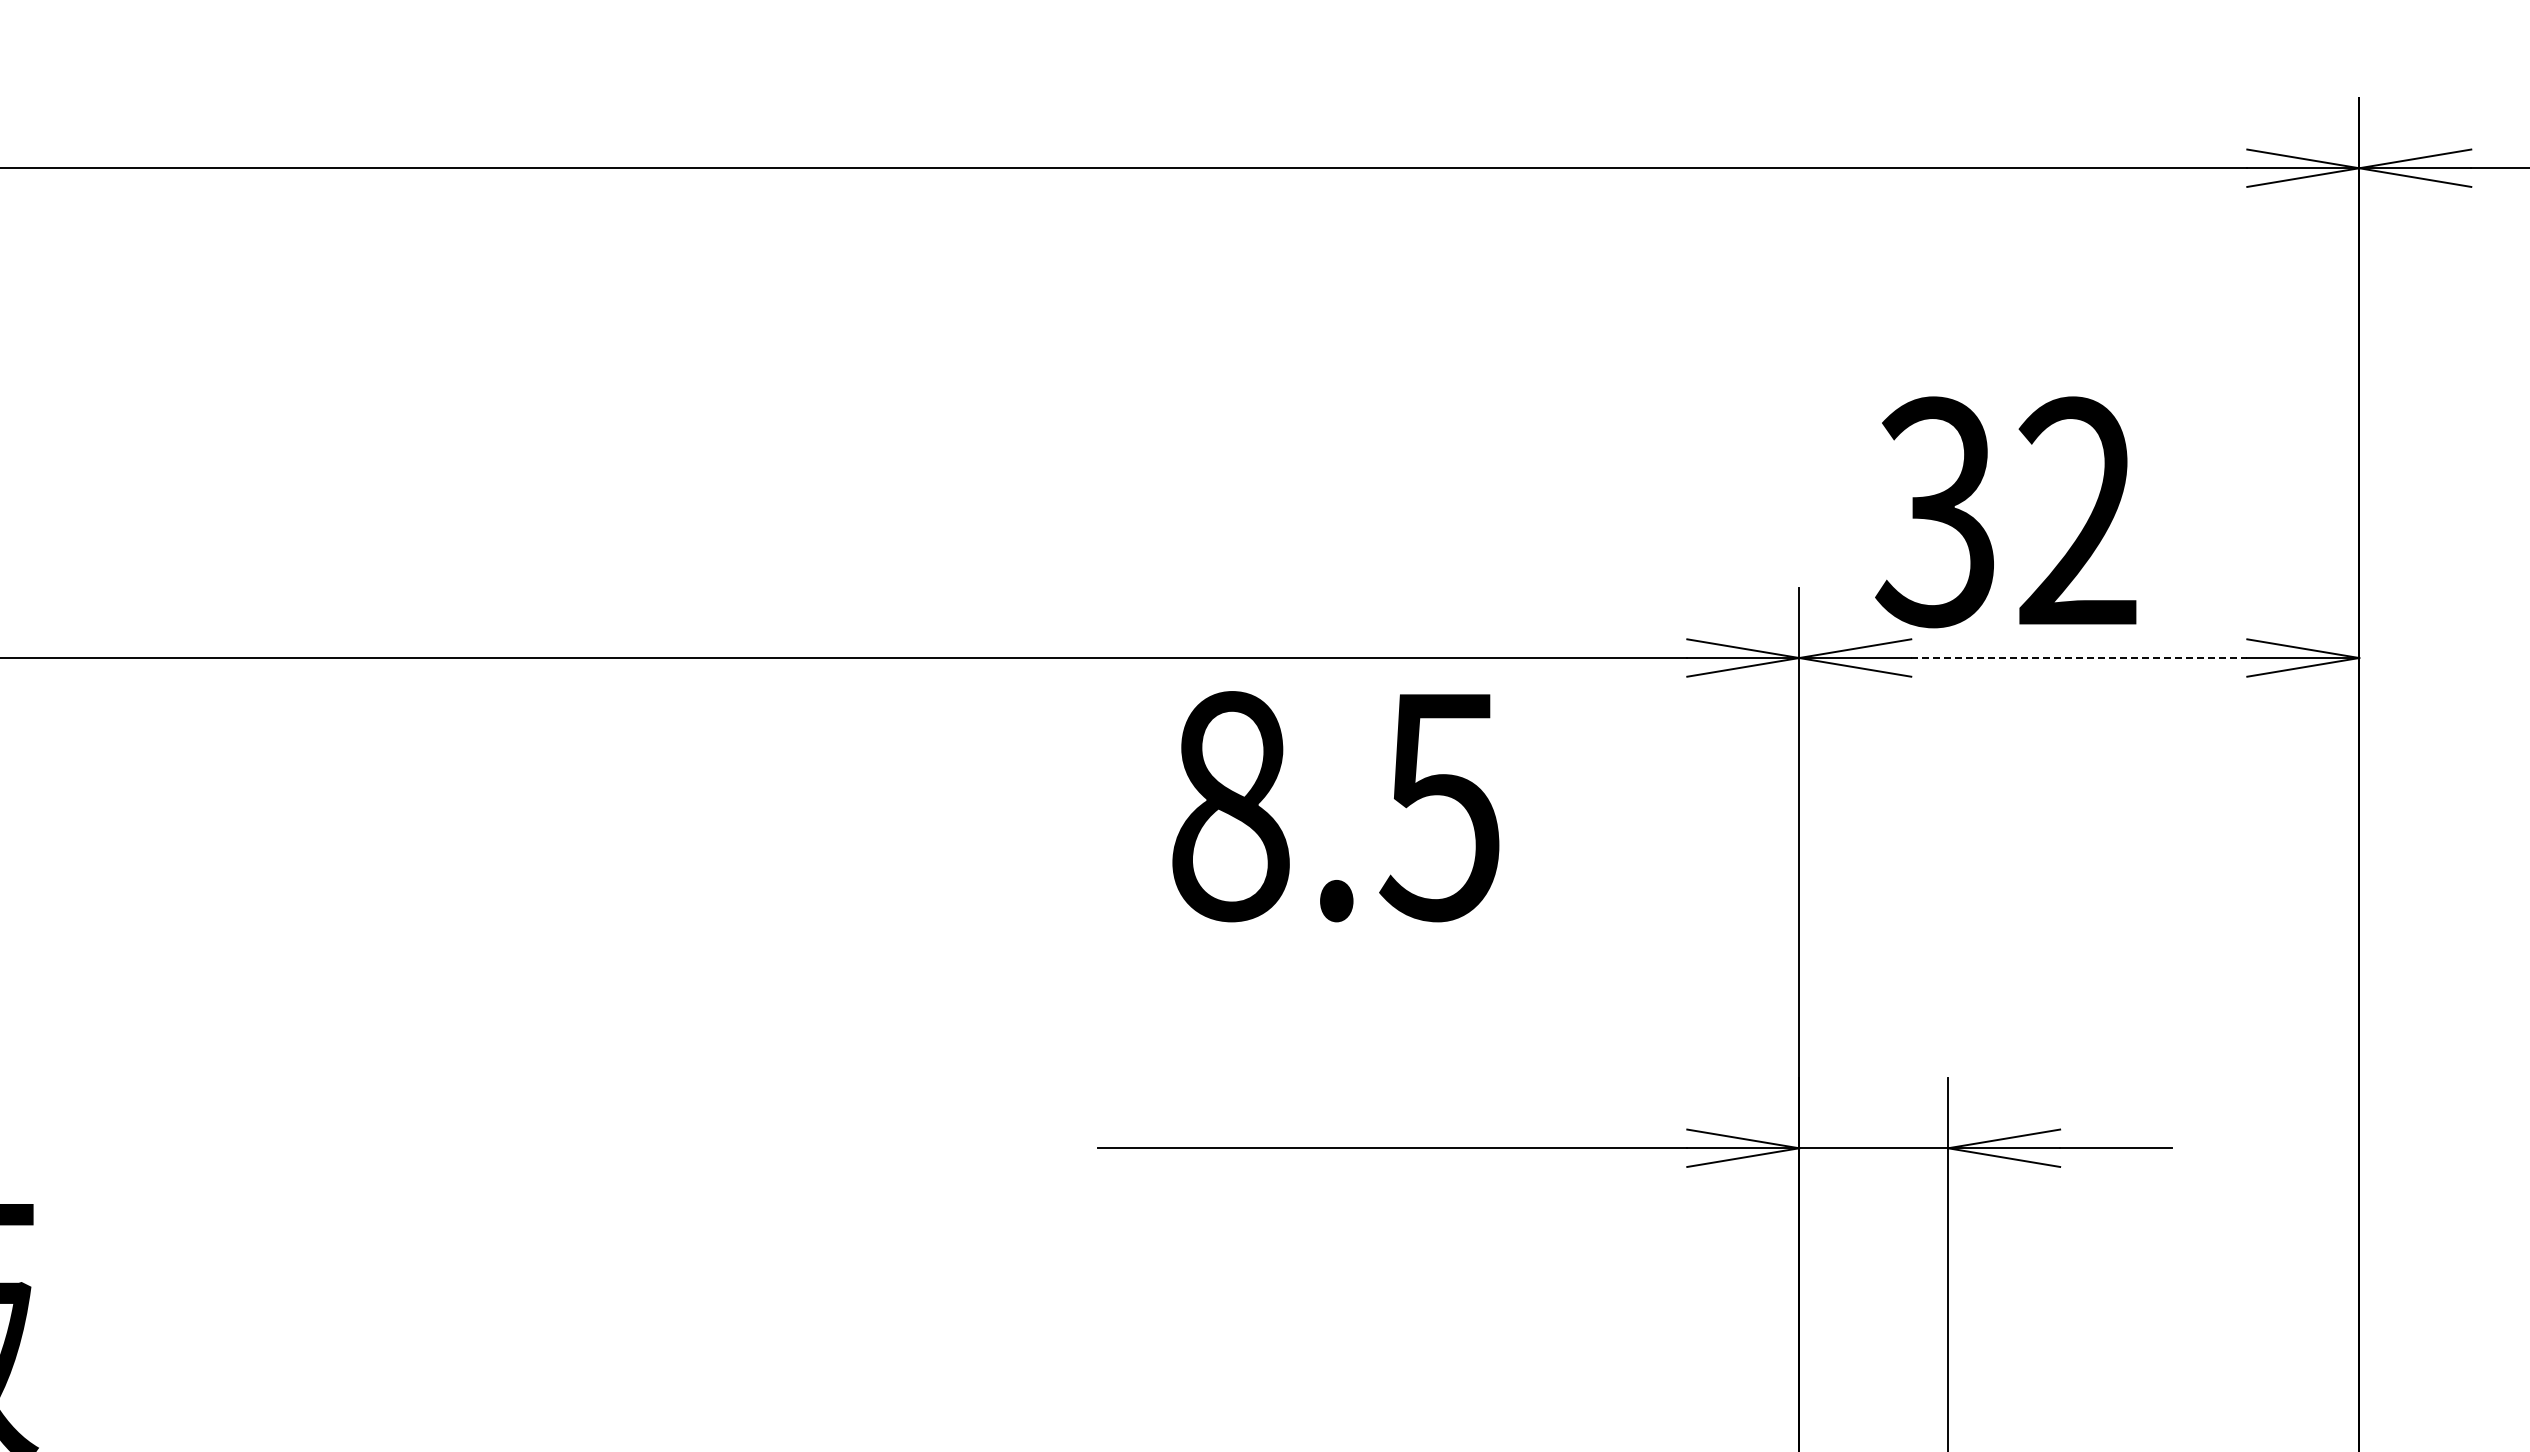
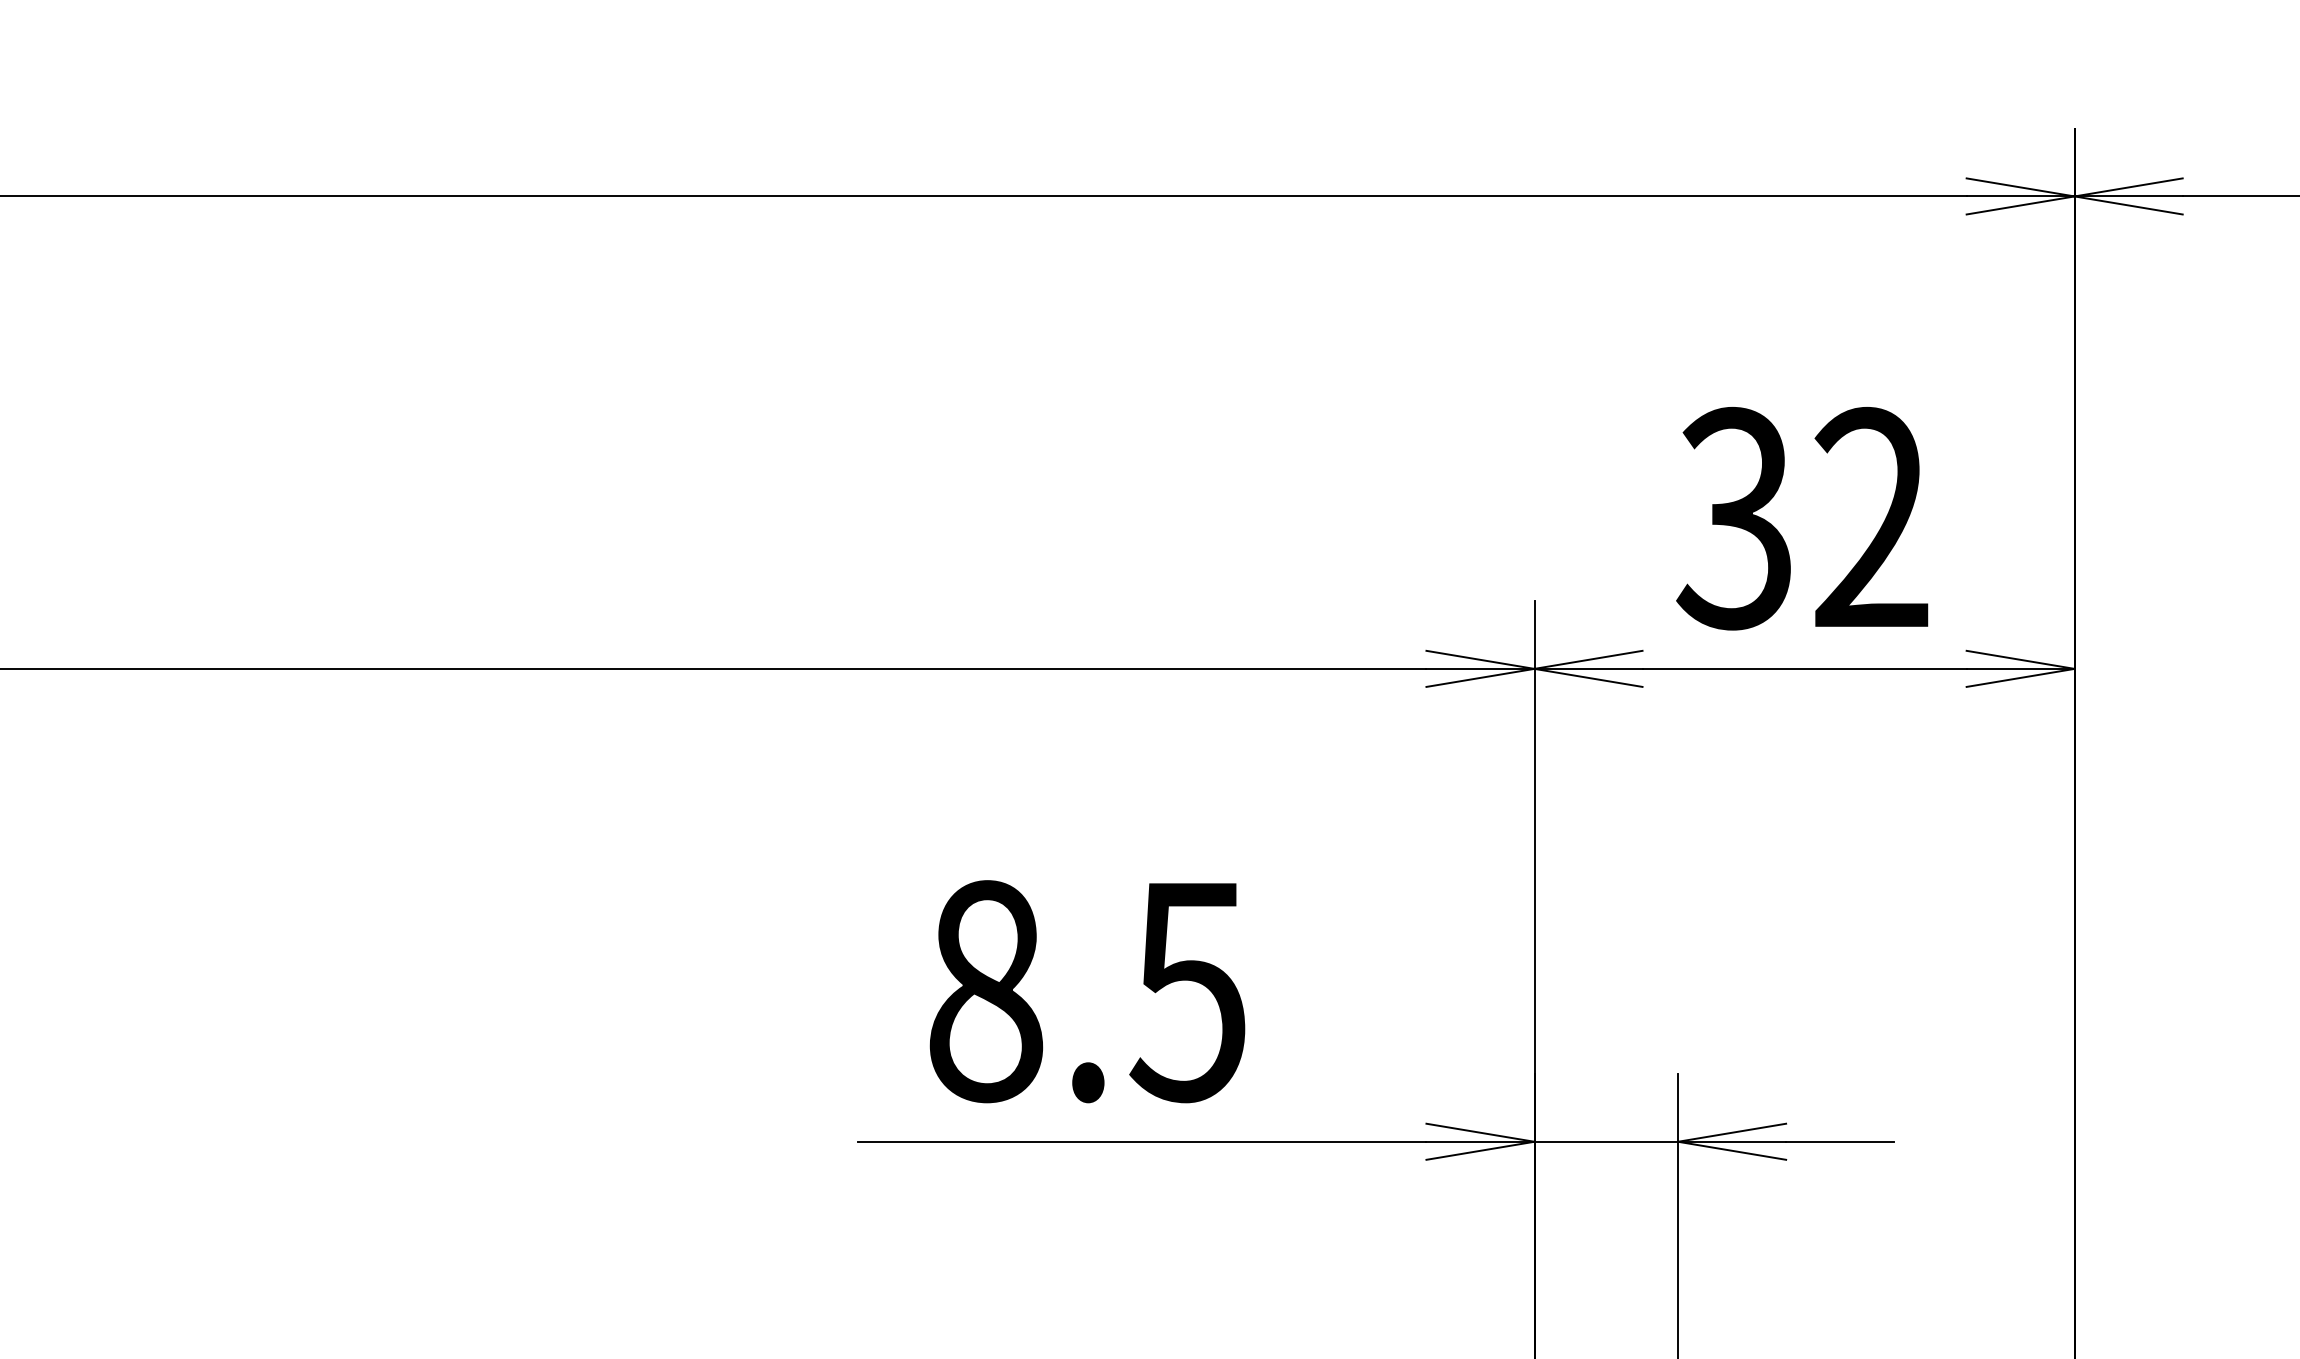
text: (2005, 512) -> (1801, 518), moved
line: (2079, 658) -> (1804, 669), dashed -> solid
text: (1335, 806) -> (1087, 991), moved

